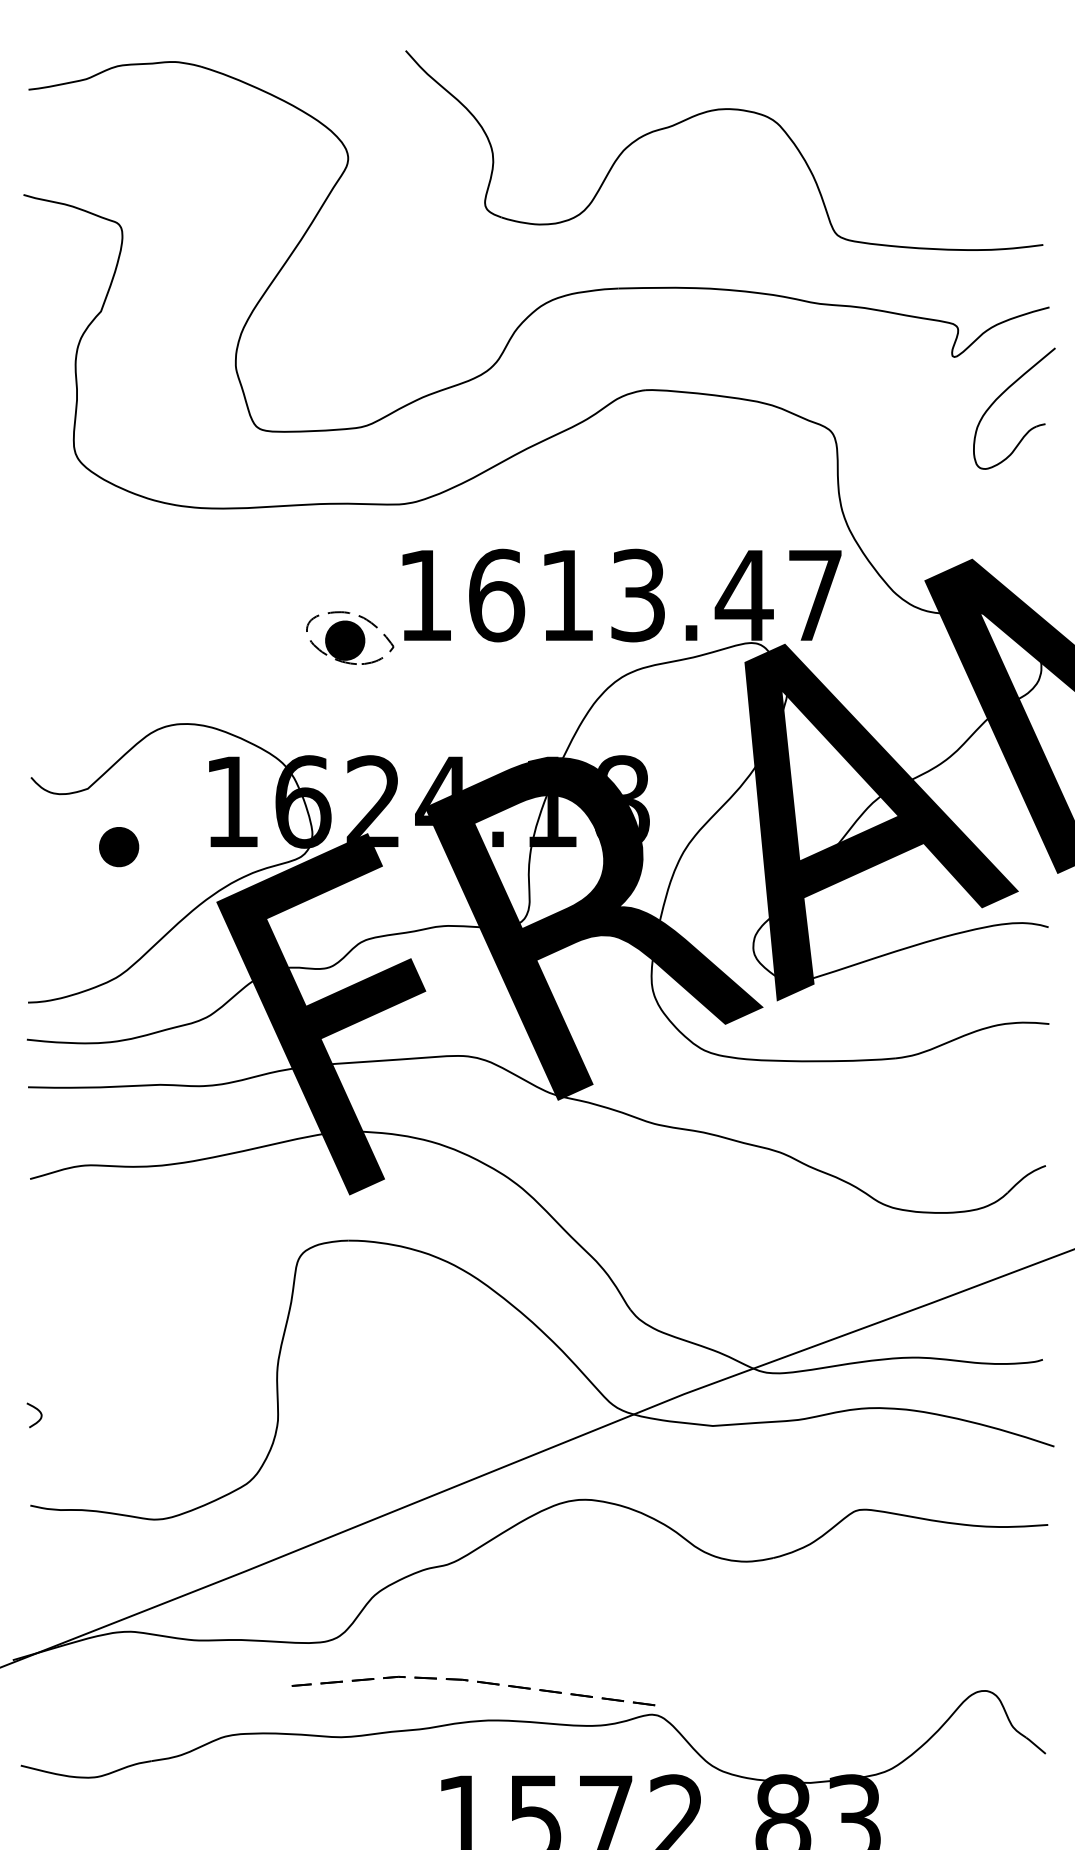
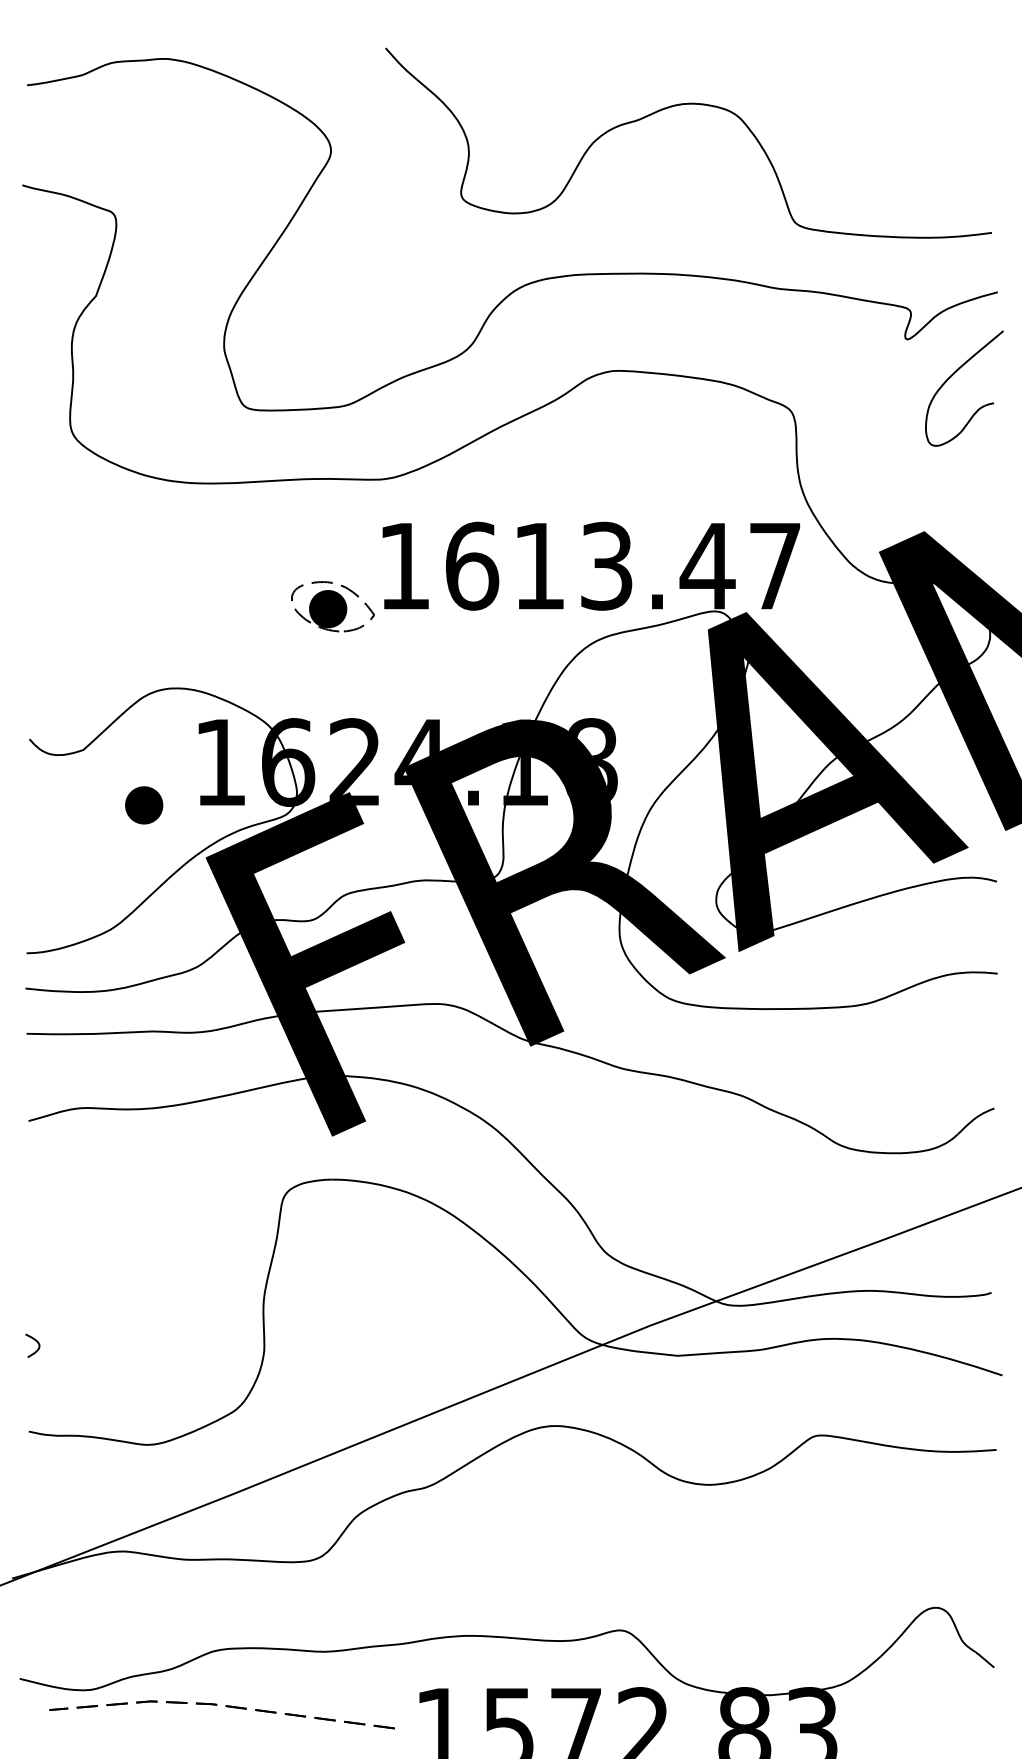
part: (119, 847) -> (144, 805), moved
part: (478, 1683) -> (226, 1707), moved

